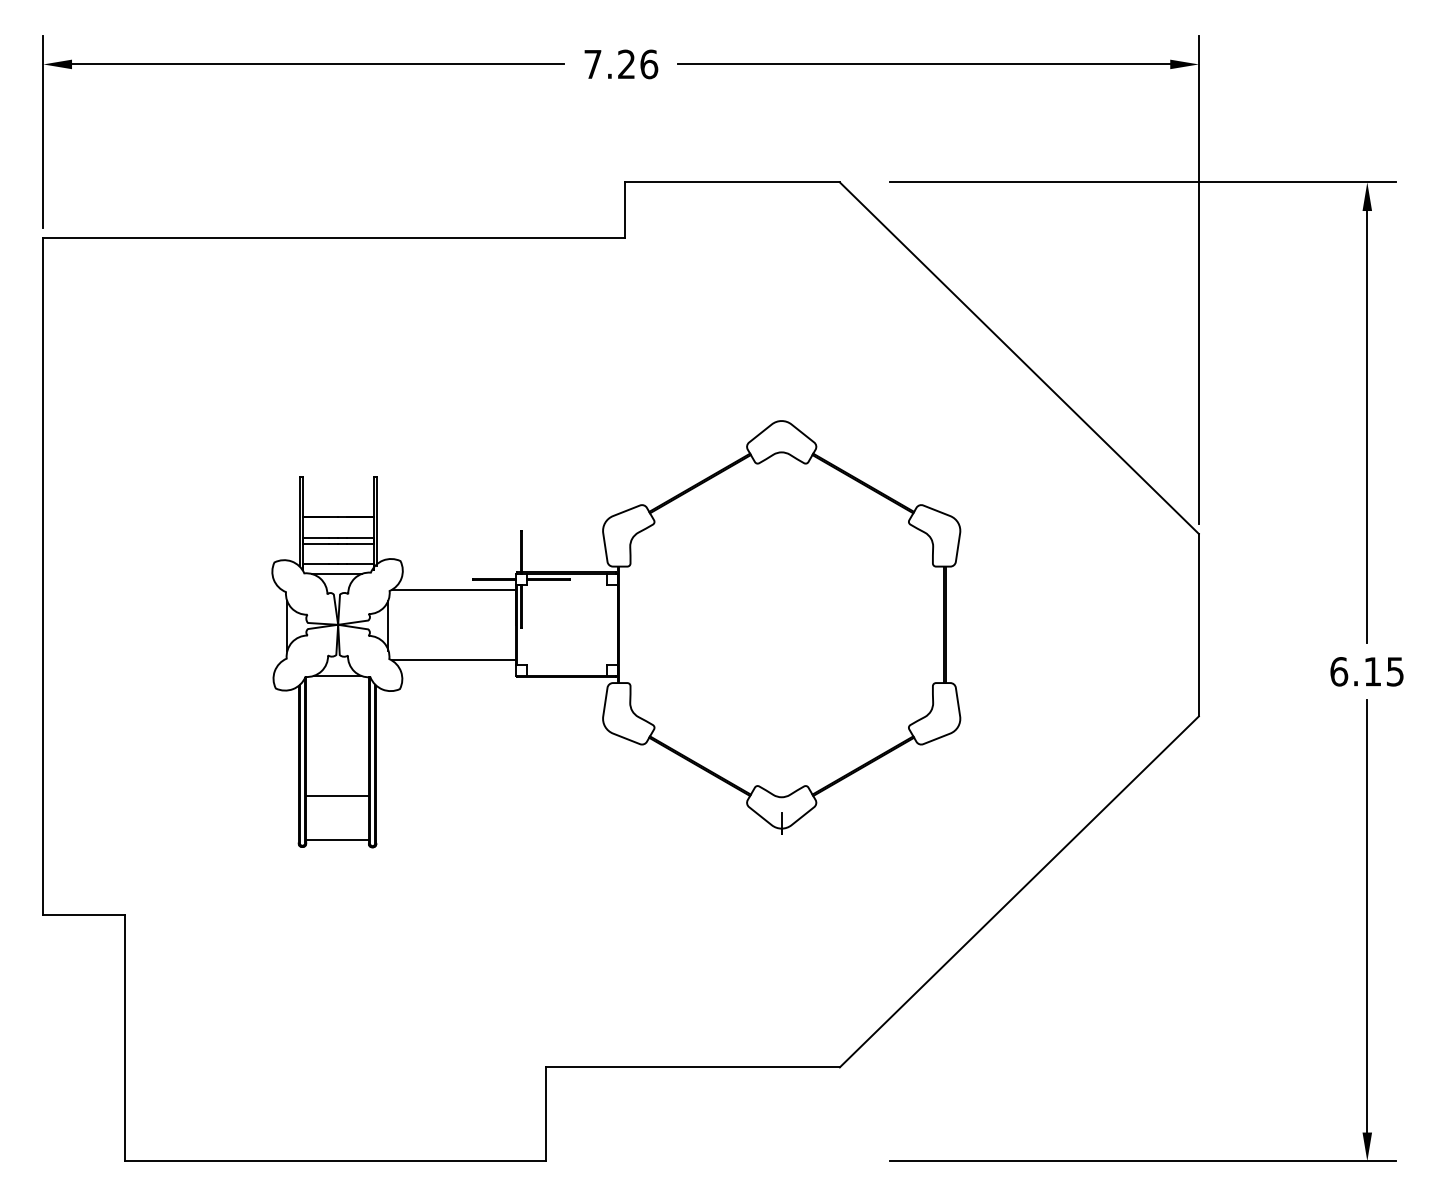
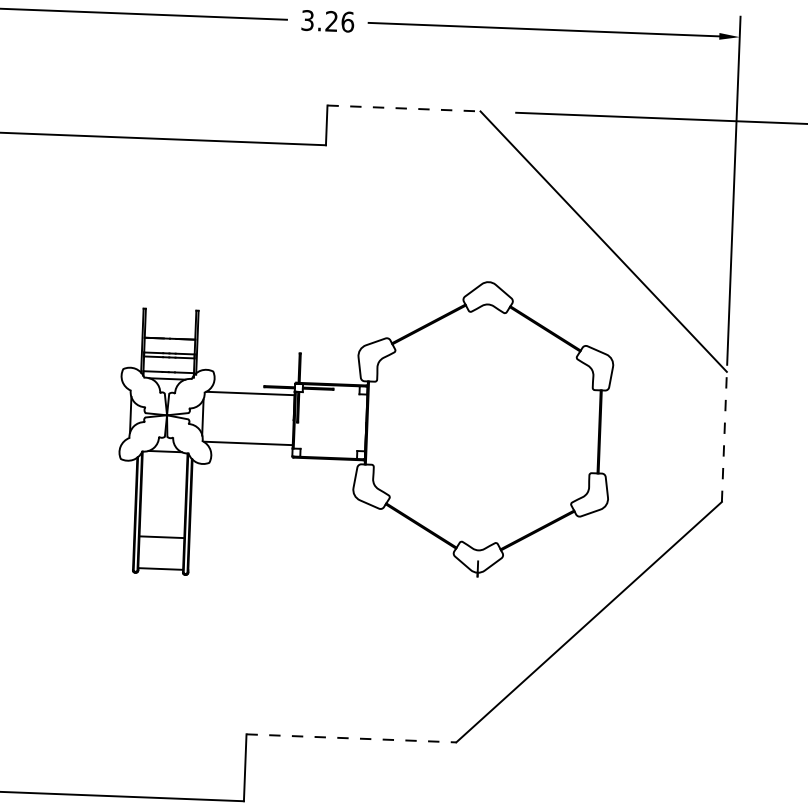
text: (592, 64) -> (307, 20), 7.26 -> 3.26
line: (733, 182) -> (404, 108), solid -> dashed
line: (1198, 624) -> (724, 436), solid -> dashed
part: (616, 634) -> (365, 429), moved
line: (693, 1067) -> (351, 738), solid -> dashed

